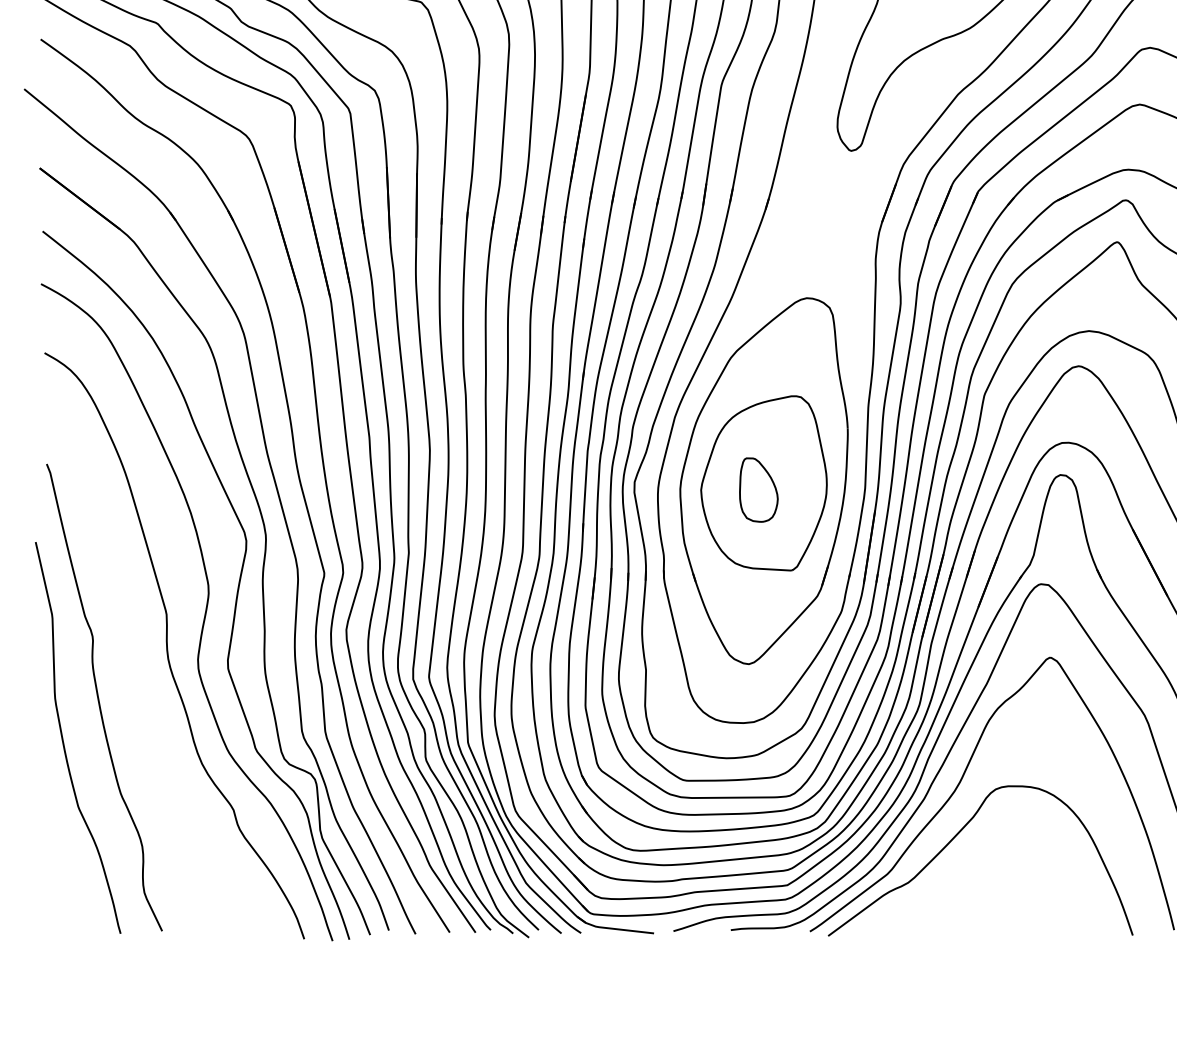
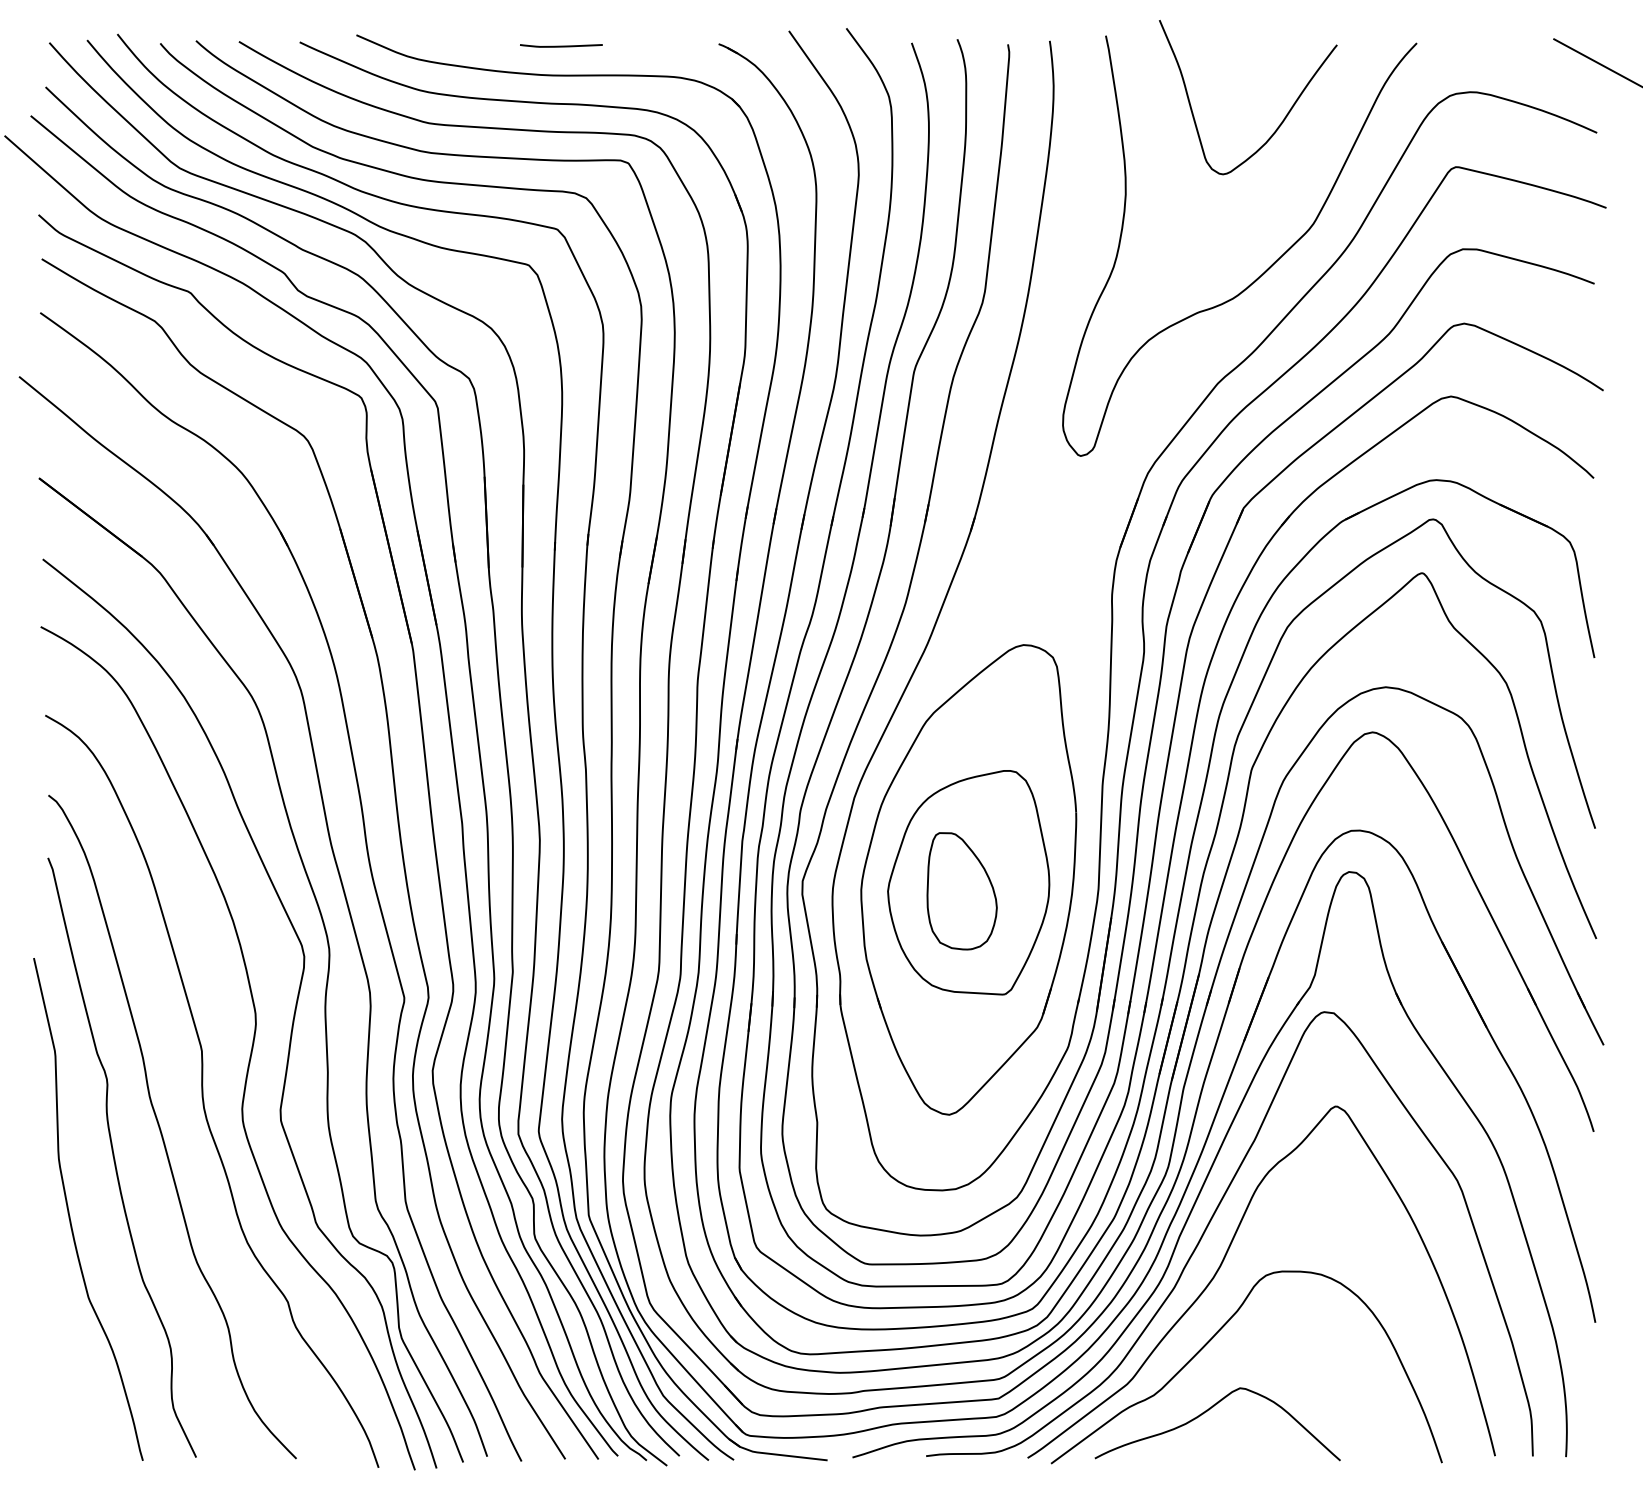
part: (758, 490) -> (961, 891), size x1.43
curve: (135, 675) -> (161, 1129), added
curve: (951, 894) -> (1209, 1410), added

